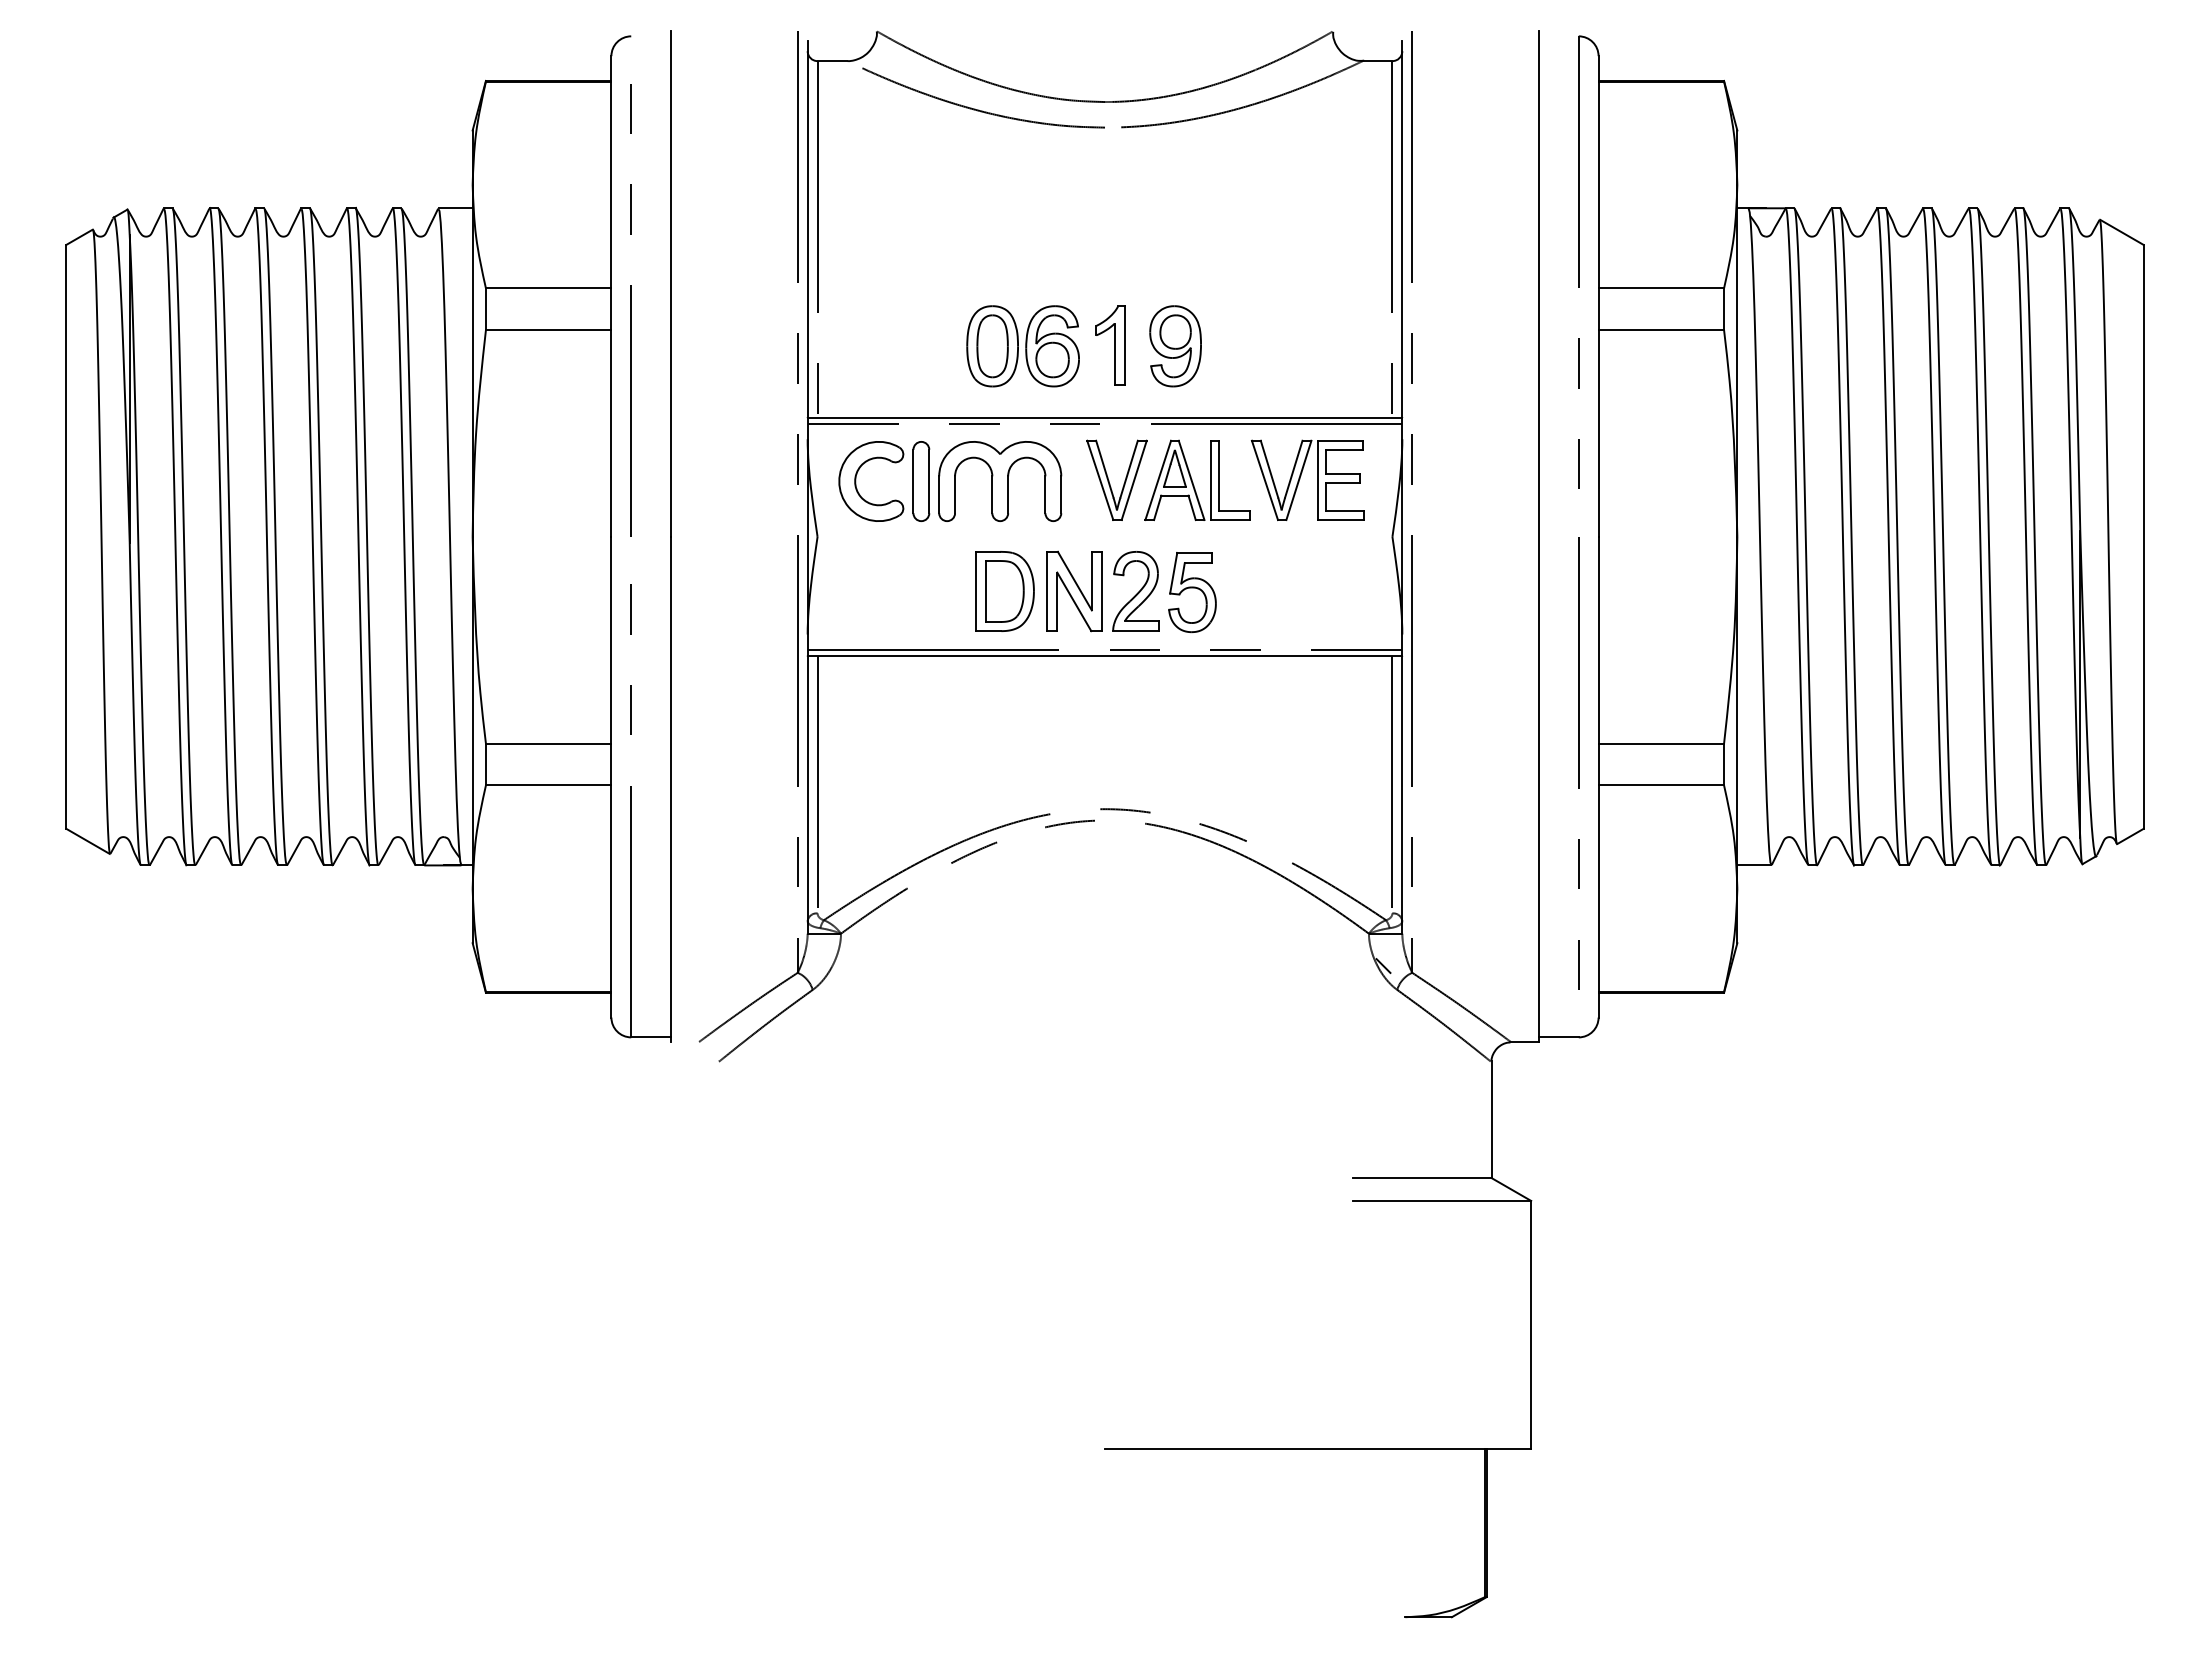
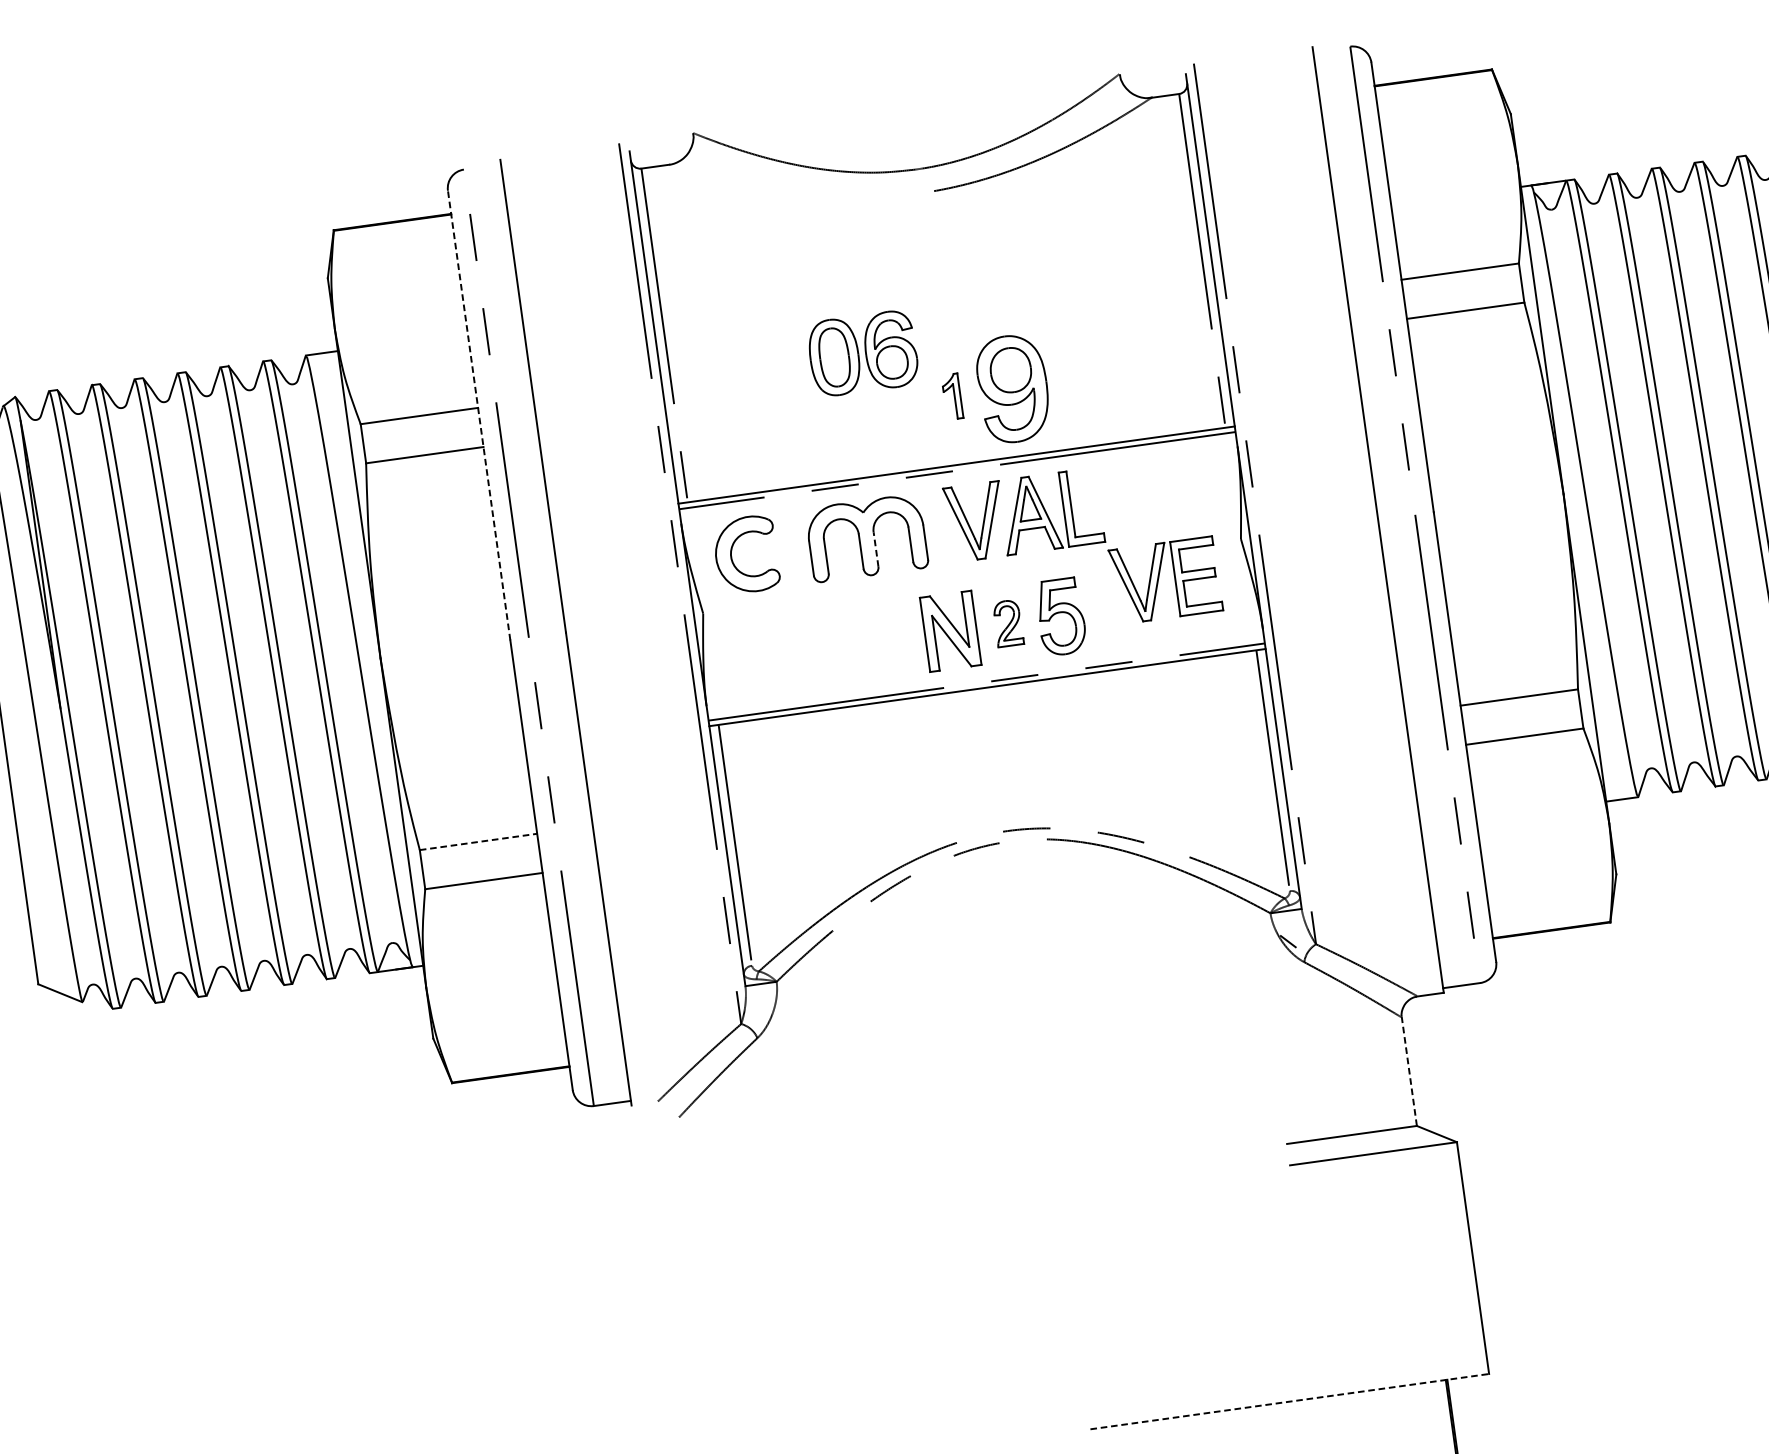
curve: (978, 109) -> (798, 192), removed
line: (611, 296) -> (479, 415), solid -> dashed
part: (1110, 345) -> (952, 396), size x0.6
part: (1022, 346) -> (862, 353), moved
part: (1175, 346) -> (1013, 389), size x1.4
part: (1301, 476) -> (1159, 577), moved
part: (921, 481) -> (793, 548), removed
line: (1008, 494) -> (876, 549), solid -> dashed
part: (1004, 591) -> (885, 640), removed
part: (1135, 591) -> (1007, 623), size x0.6
line: (548, 743) -> (478, 841), solid -> dashed
line: (1491, 1119) -> (1409, 1071), solid -> dashed
line: (1318, 1448) -> (1290, 1401), solid -> dashed

